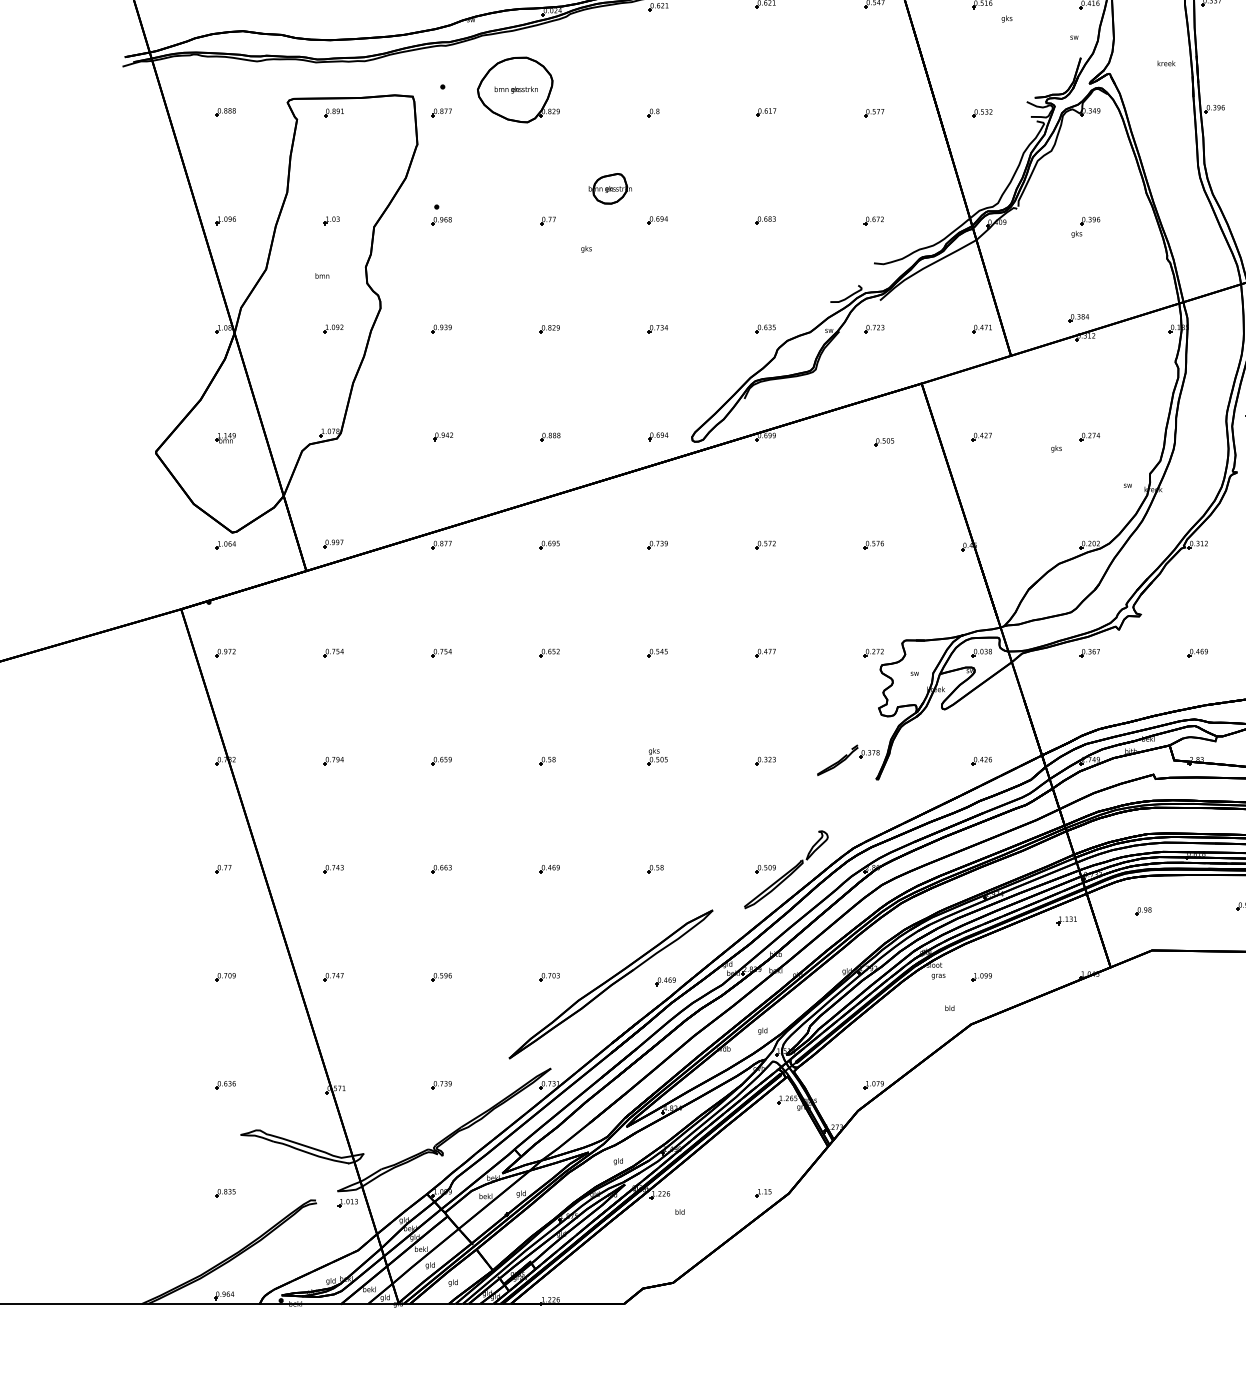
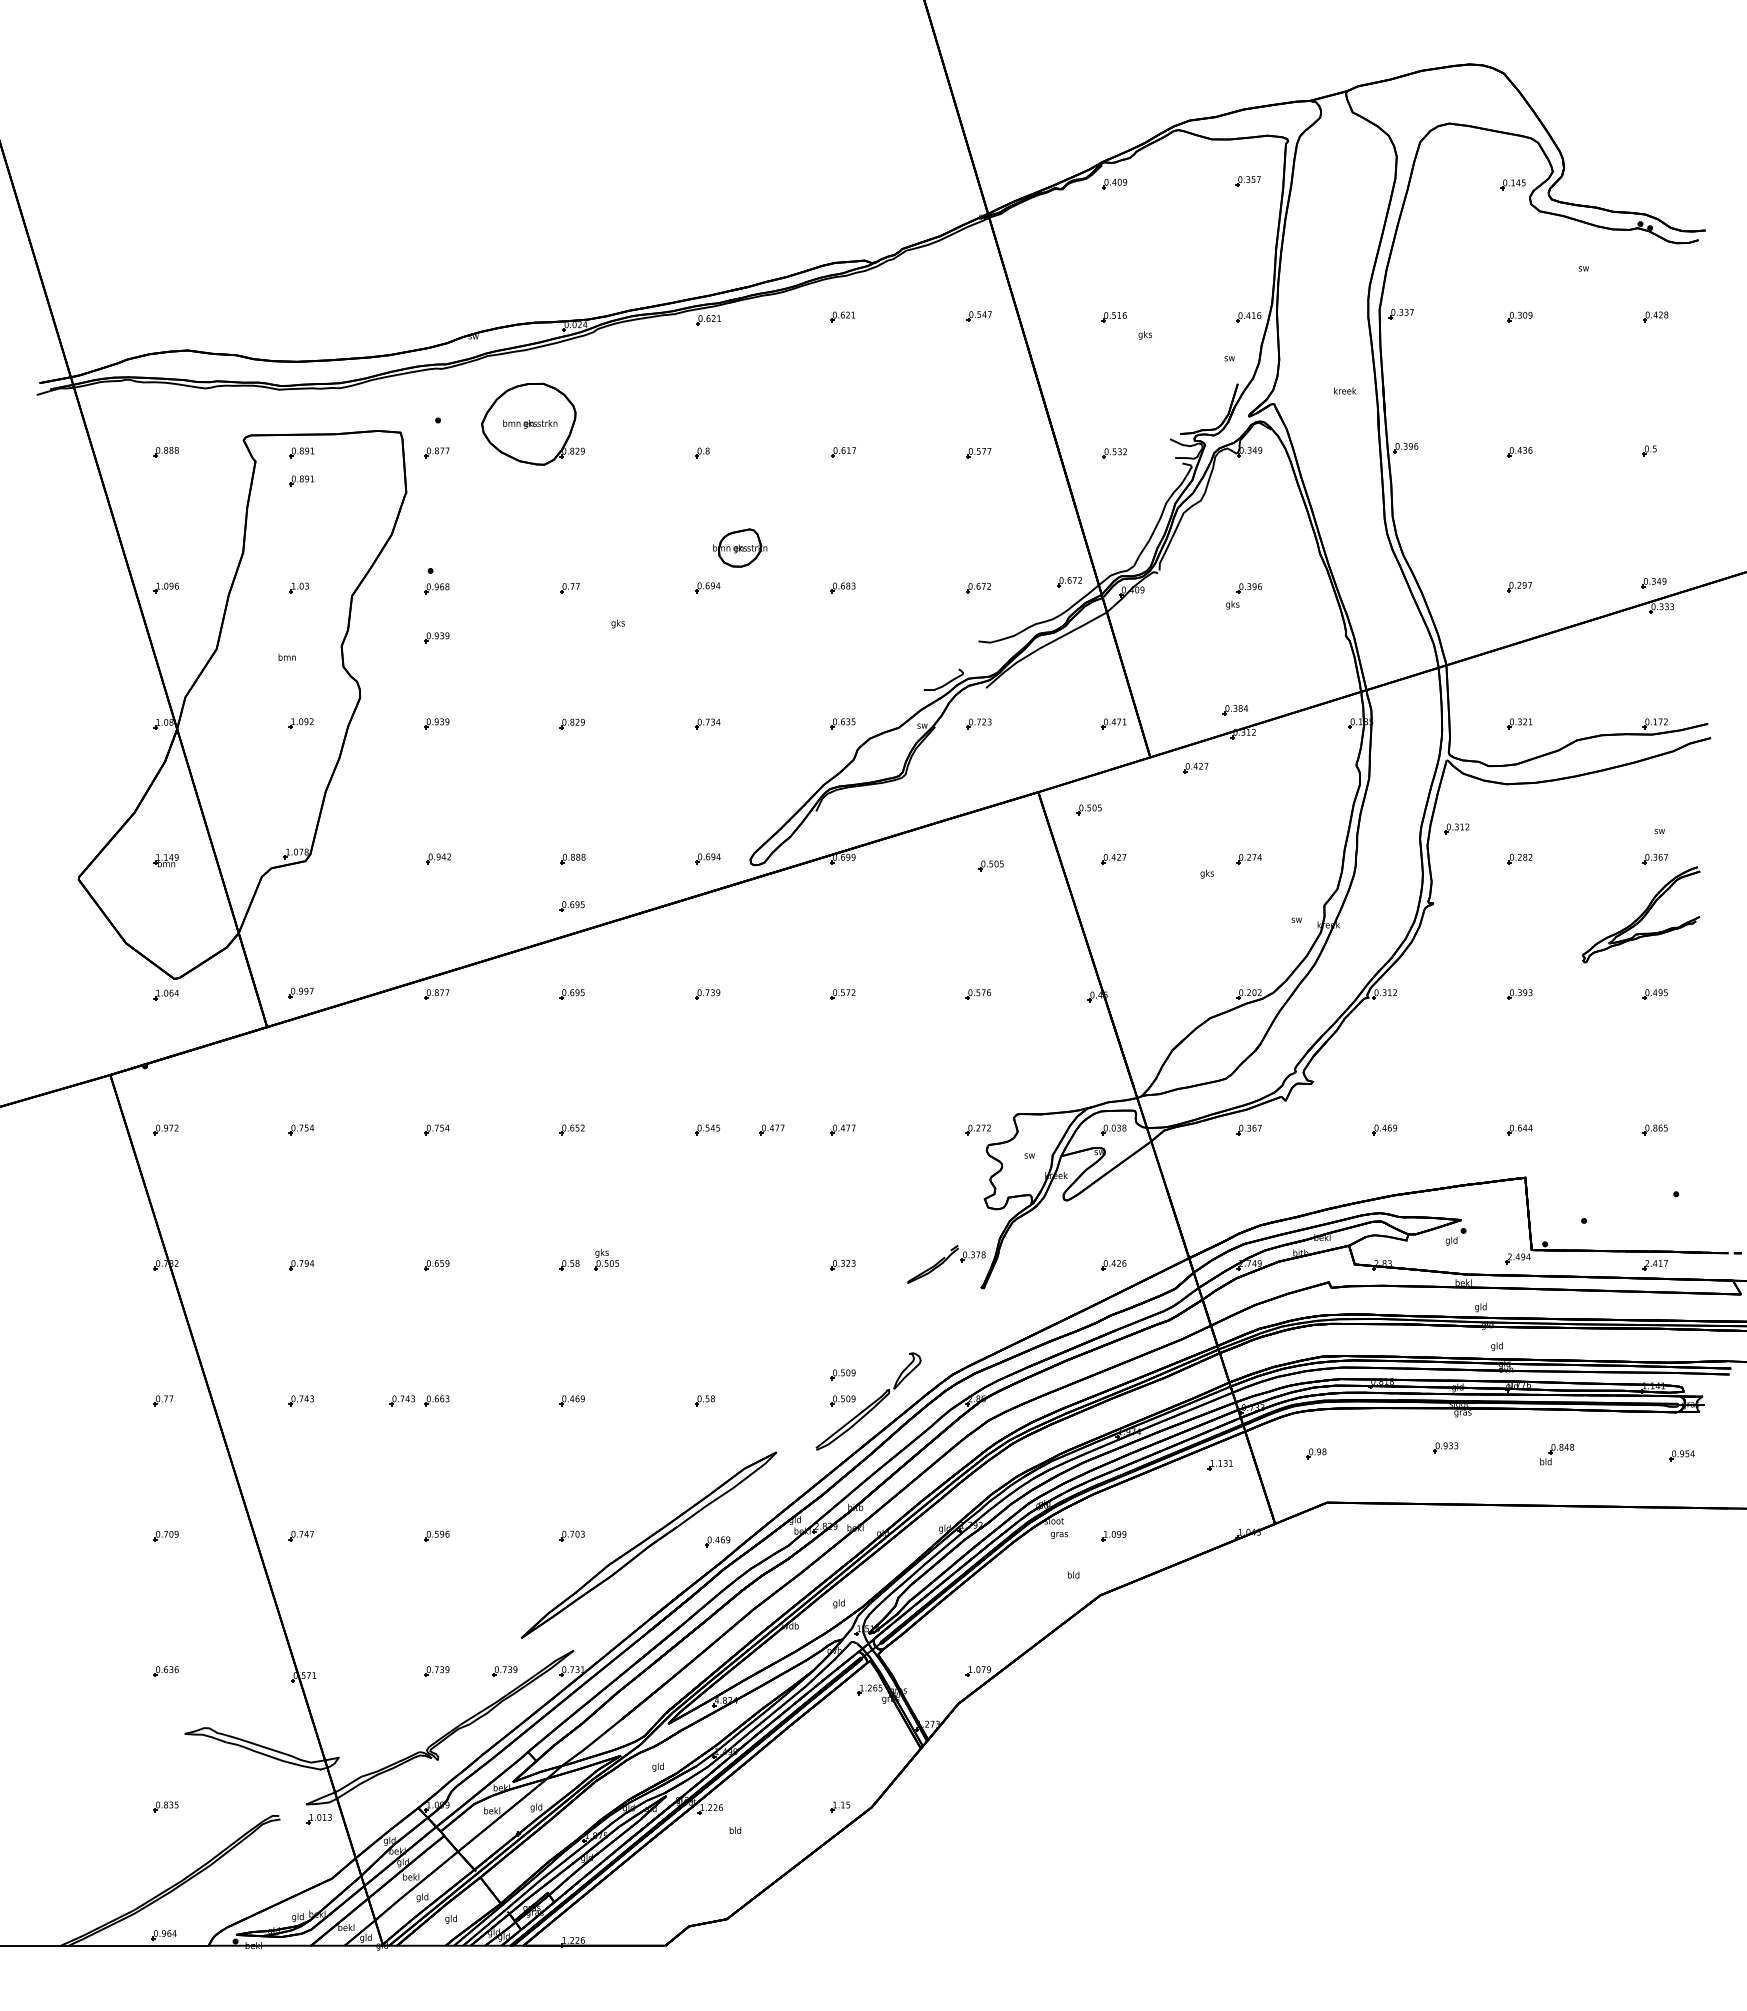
part: (333, 134) -> (301, 480), added
part: (610, 188) -> (740, 547), moved
part: (946, 216) -> (1069, 582), added
part: (441, 260) -> (436, 637), added
part: (1047, 363) -> (1195, 767), added
part: (961, 397) -> (1088, 809), added
part: (549, 474) -> (571, 906), added
part: (708, 652) -> (771, 1129), added
part: (657, 756) -> (606, 1259), moved
part: (765, 848) -> (842, 1374), added
part: (413, 868) -> (401, 1400), added
part: (495, 1085) -> (504, 1671), added

